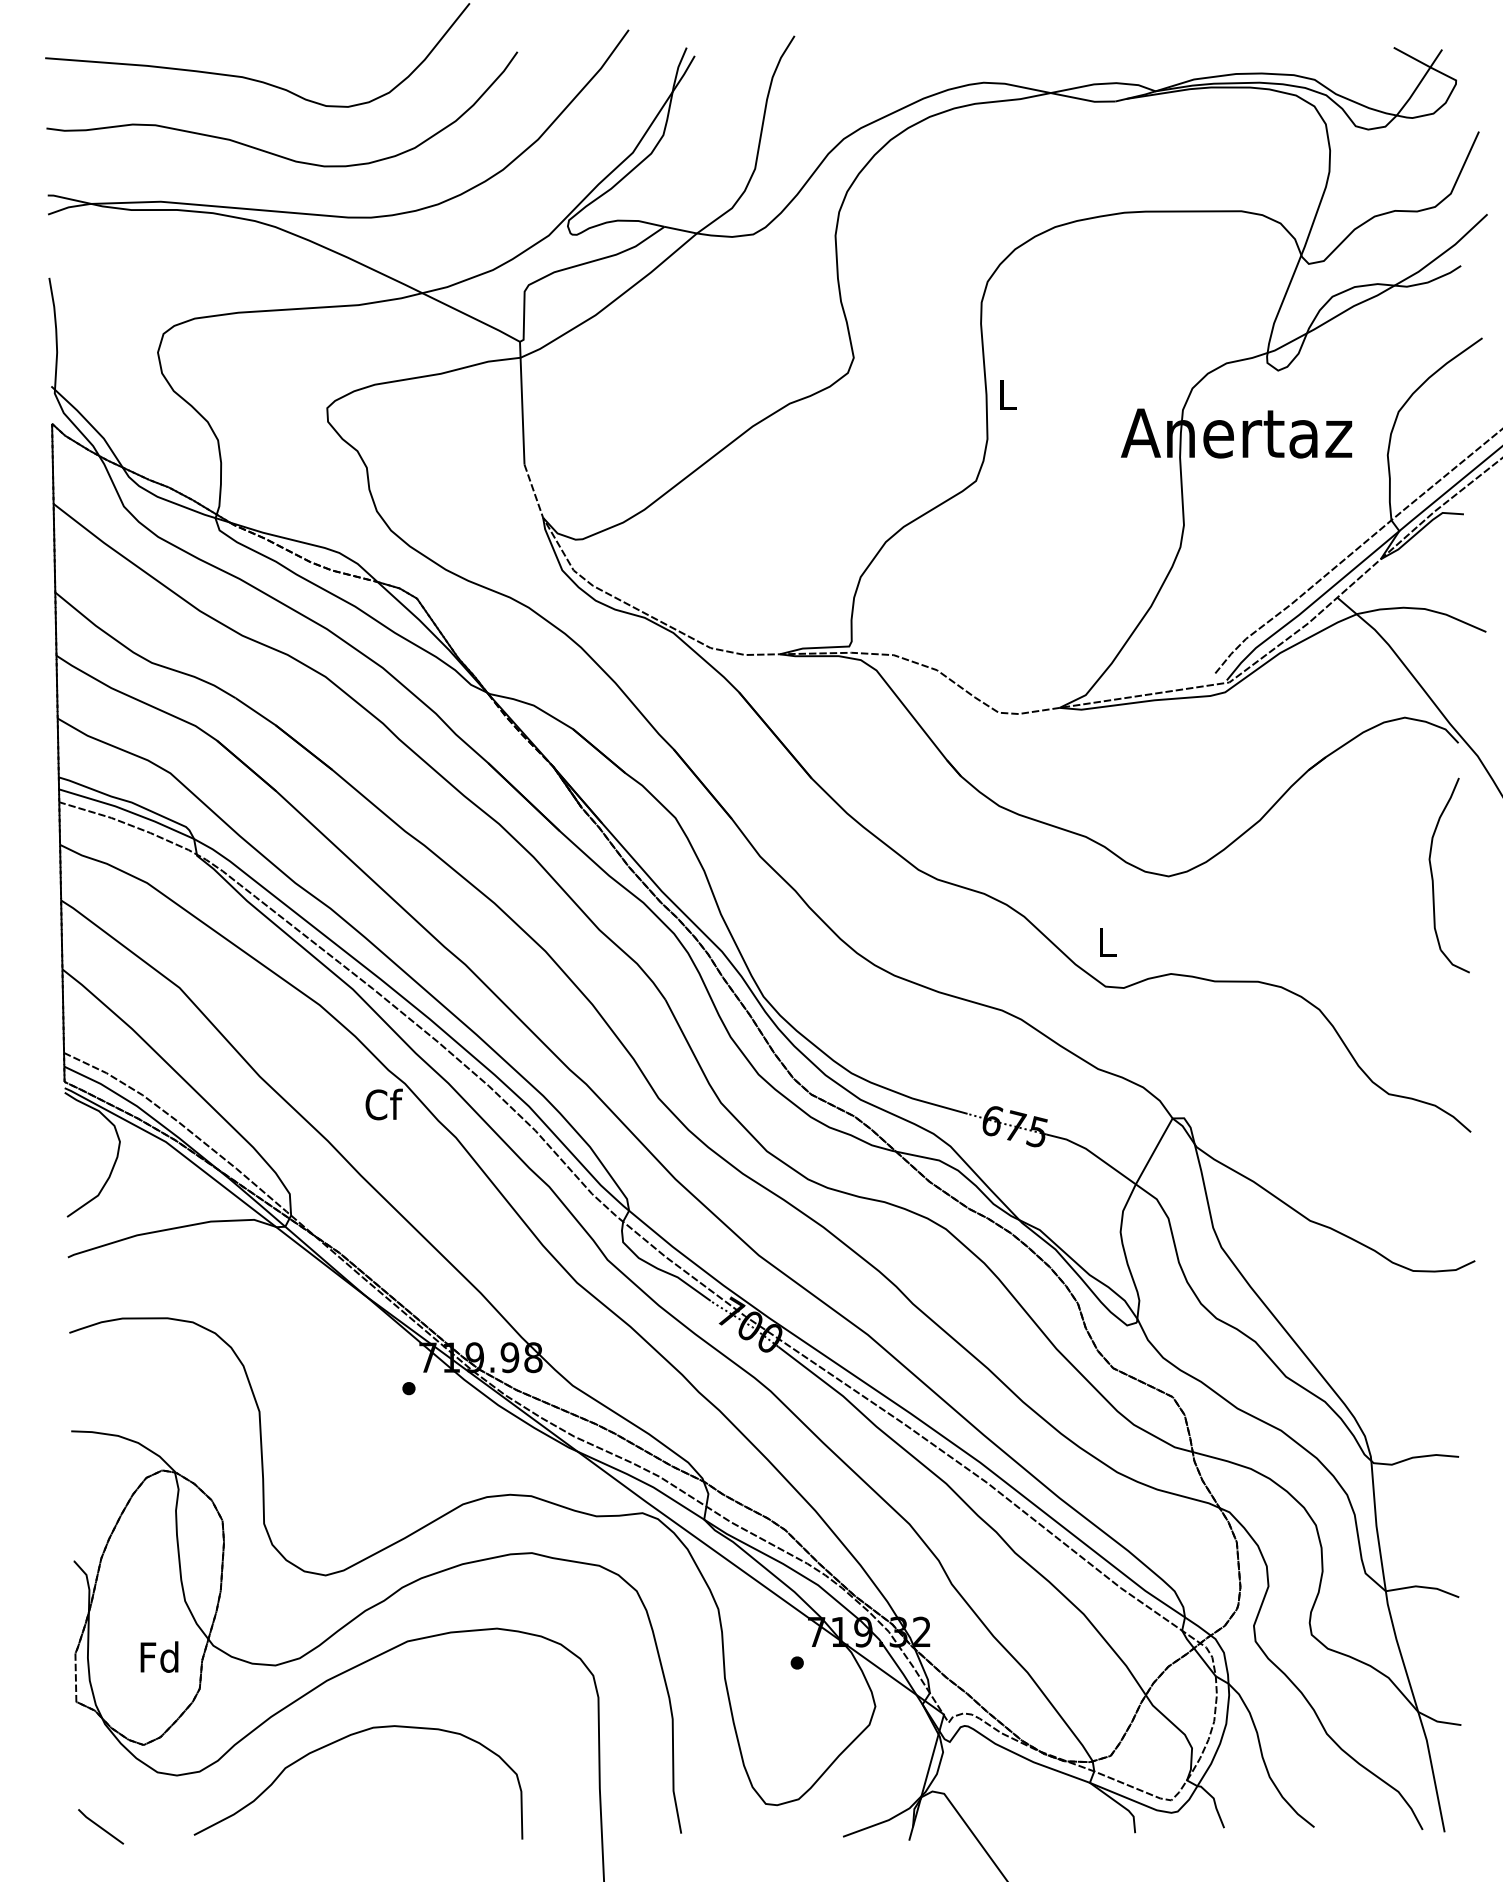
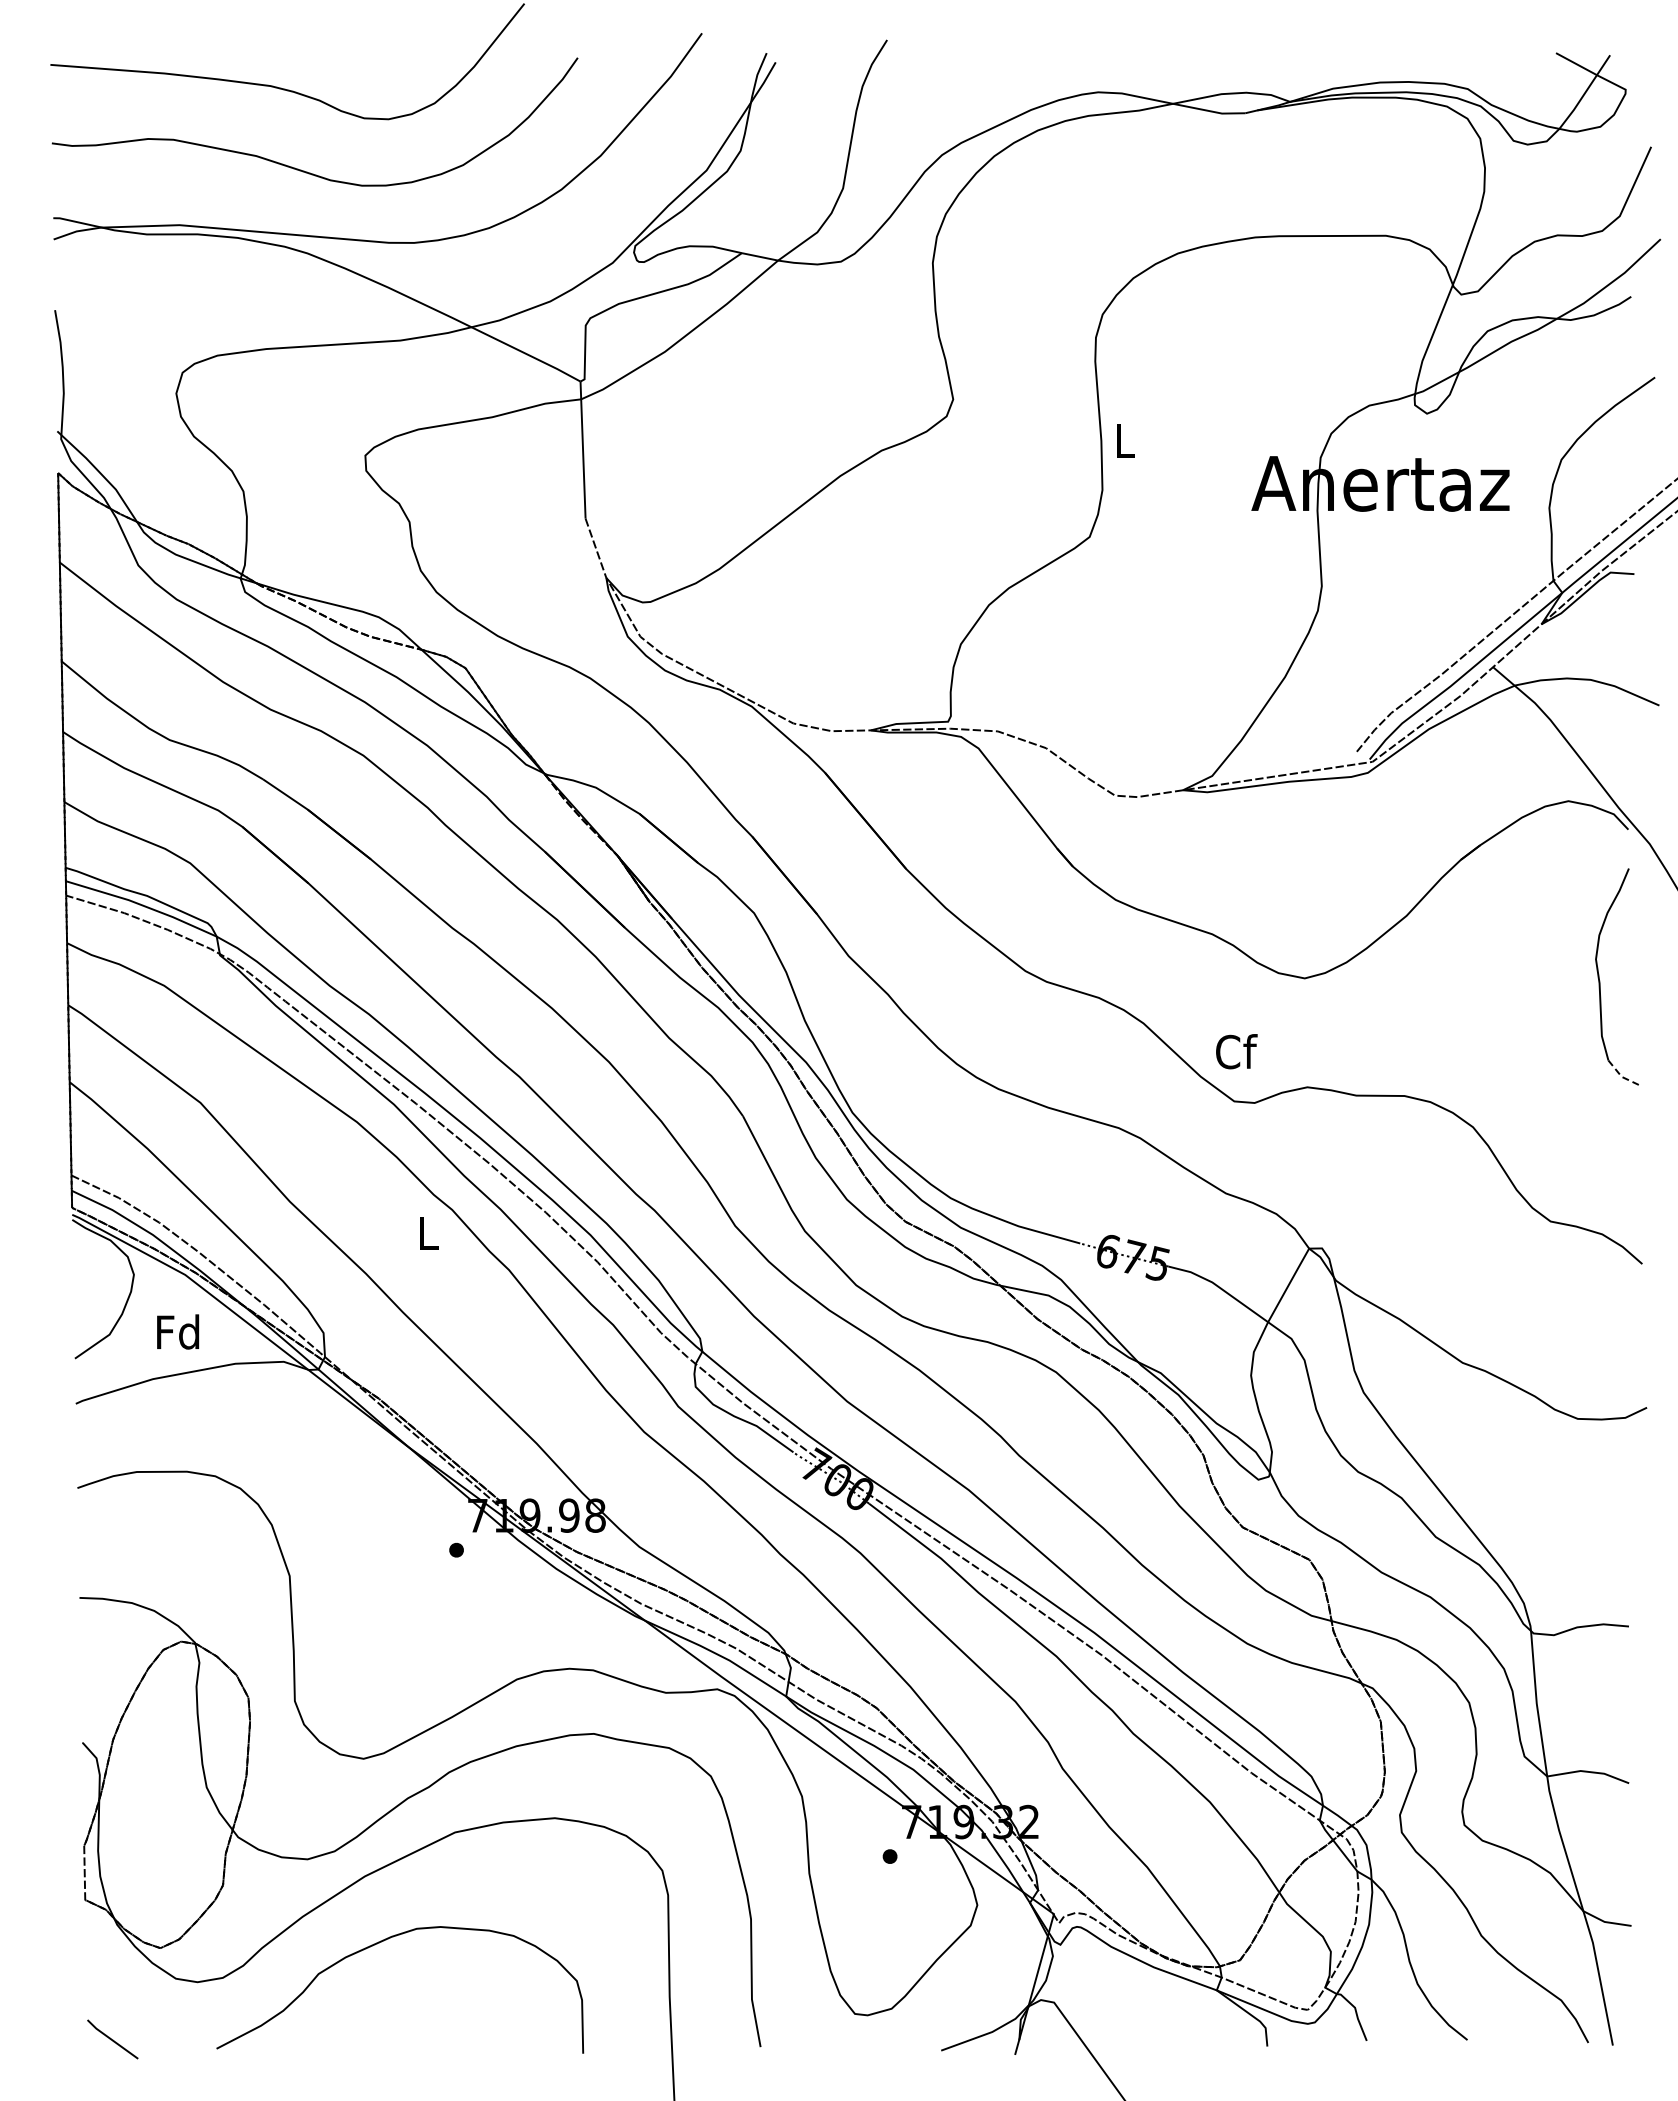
text: (1107, 941) -> (1236, 1051), L -> Cf
line: (1452, 964) -> (1621, 1076), solid -> dashed
text: (383, 1104) -> (428, 1232), Cf -> L
text: (159, 1656) -> (178, 1331), moved

